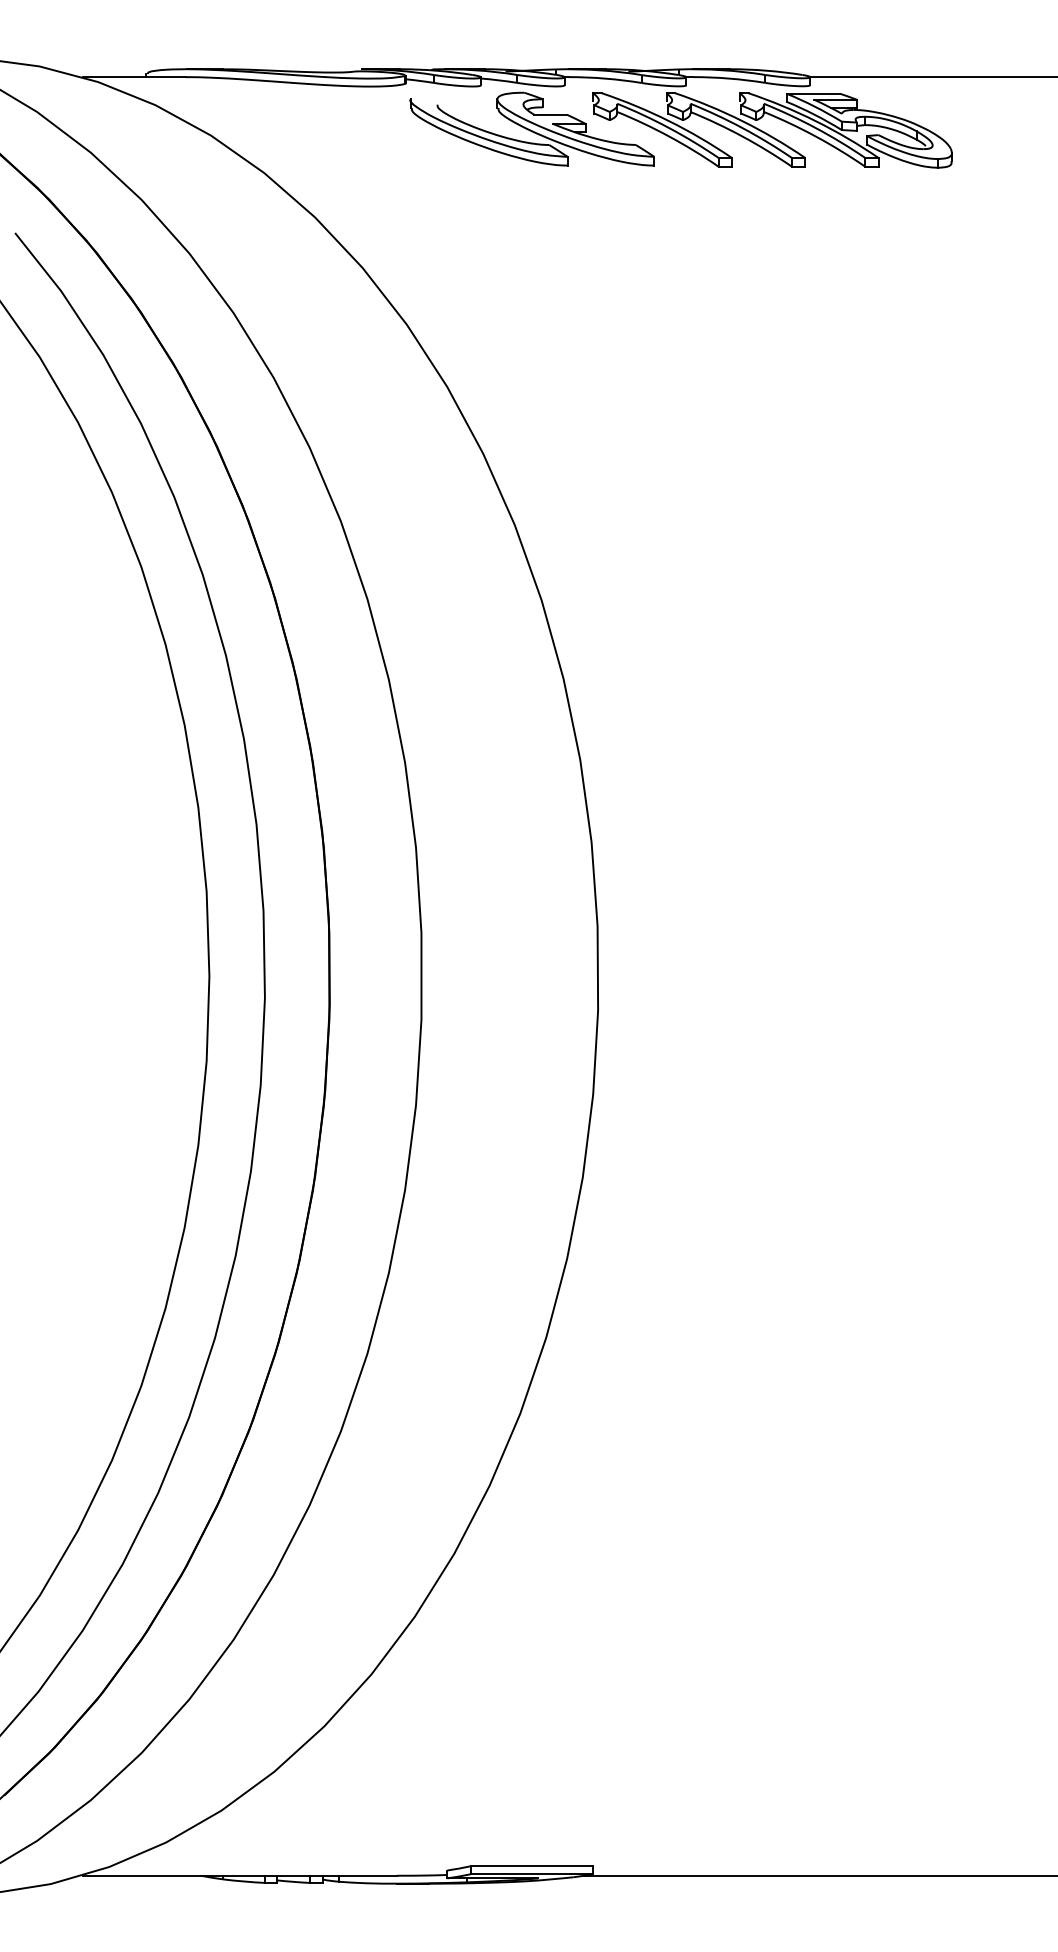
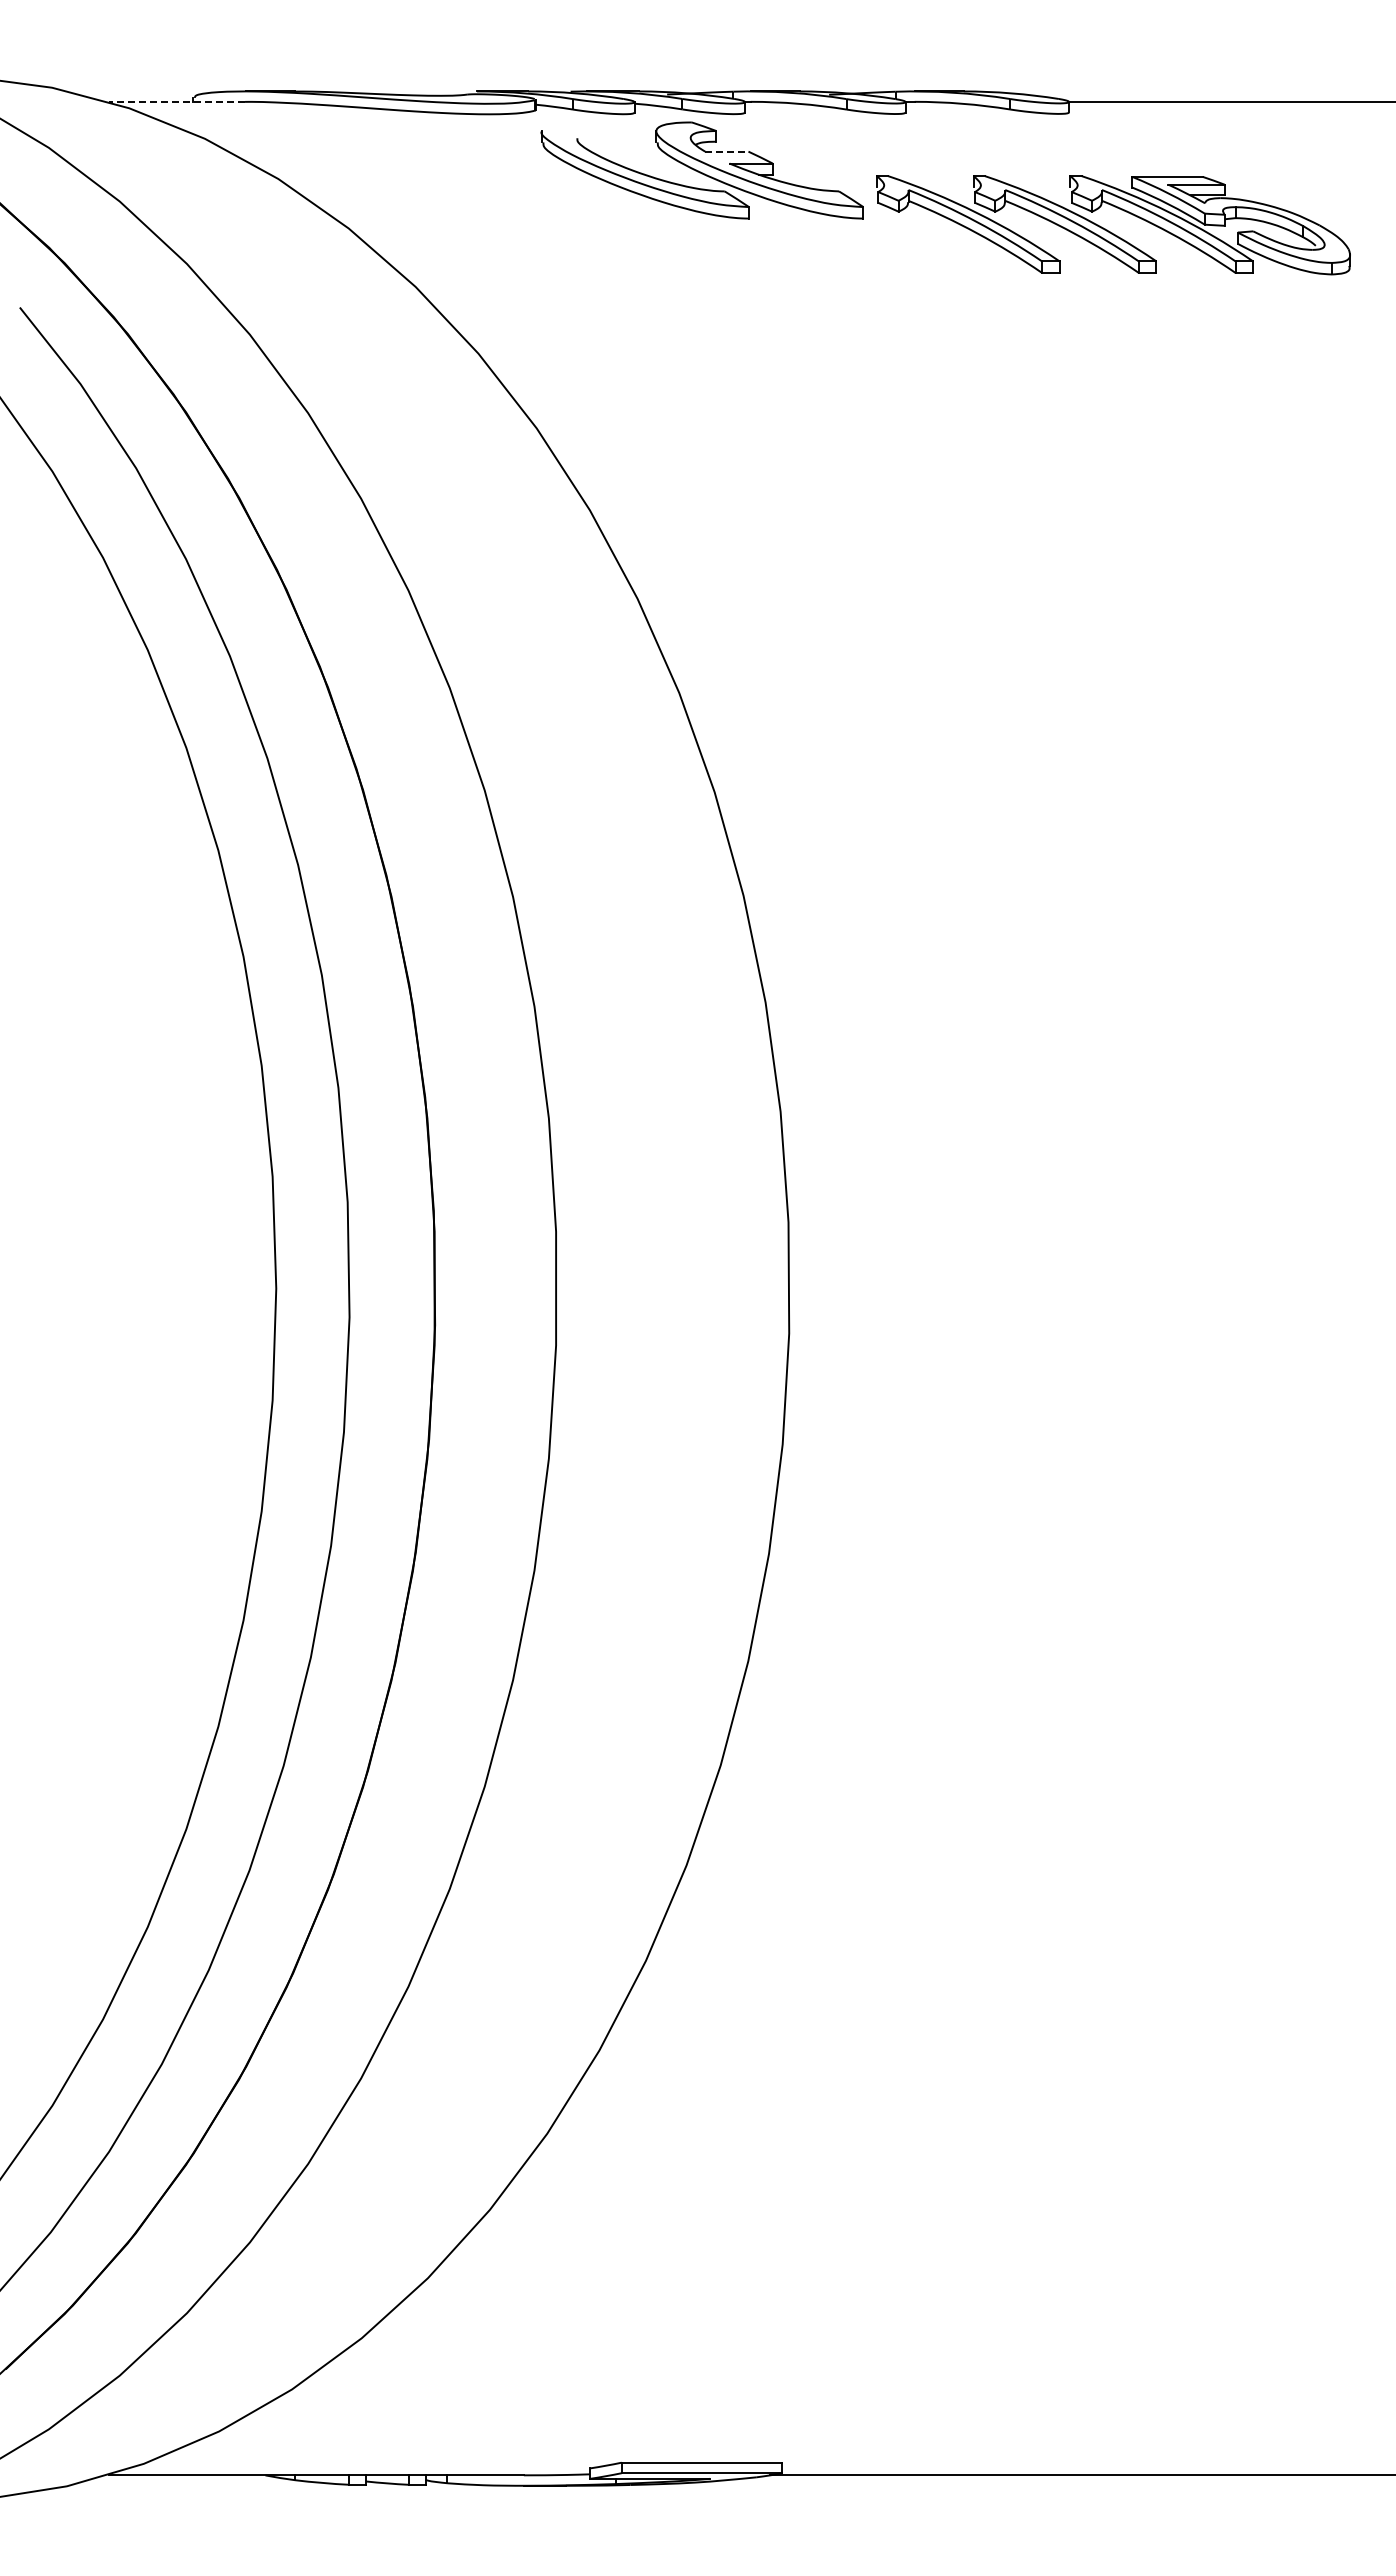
line: (133, 76) -> (176, 101), solid -> dashed
line: (550, 114) -> (726, 151), solid -> dashed
part: (770, 135) -> (1110, 231), moved

